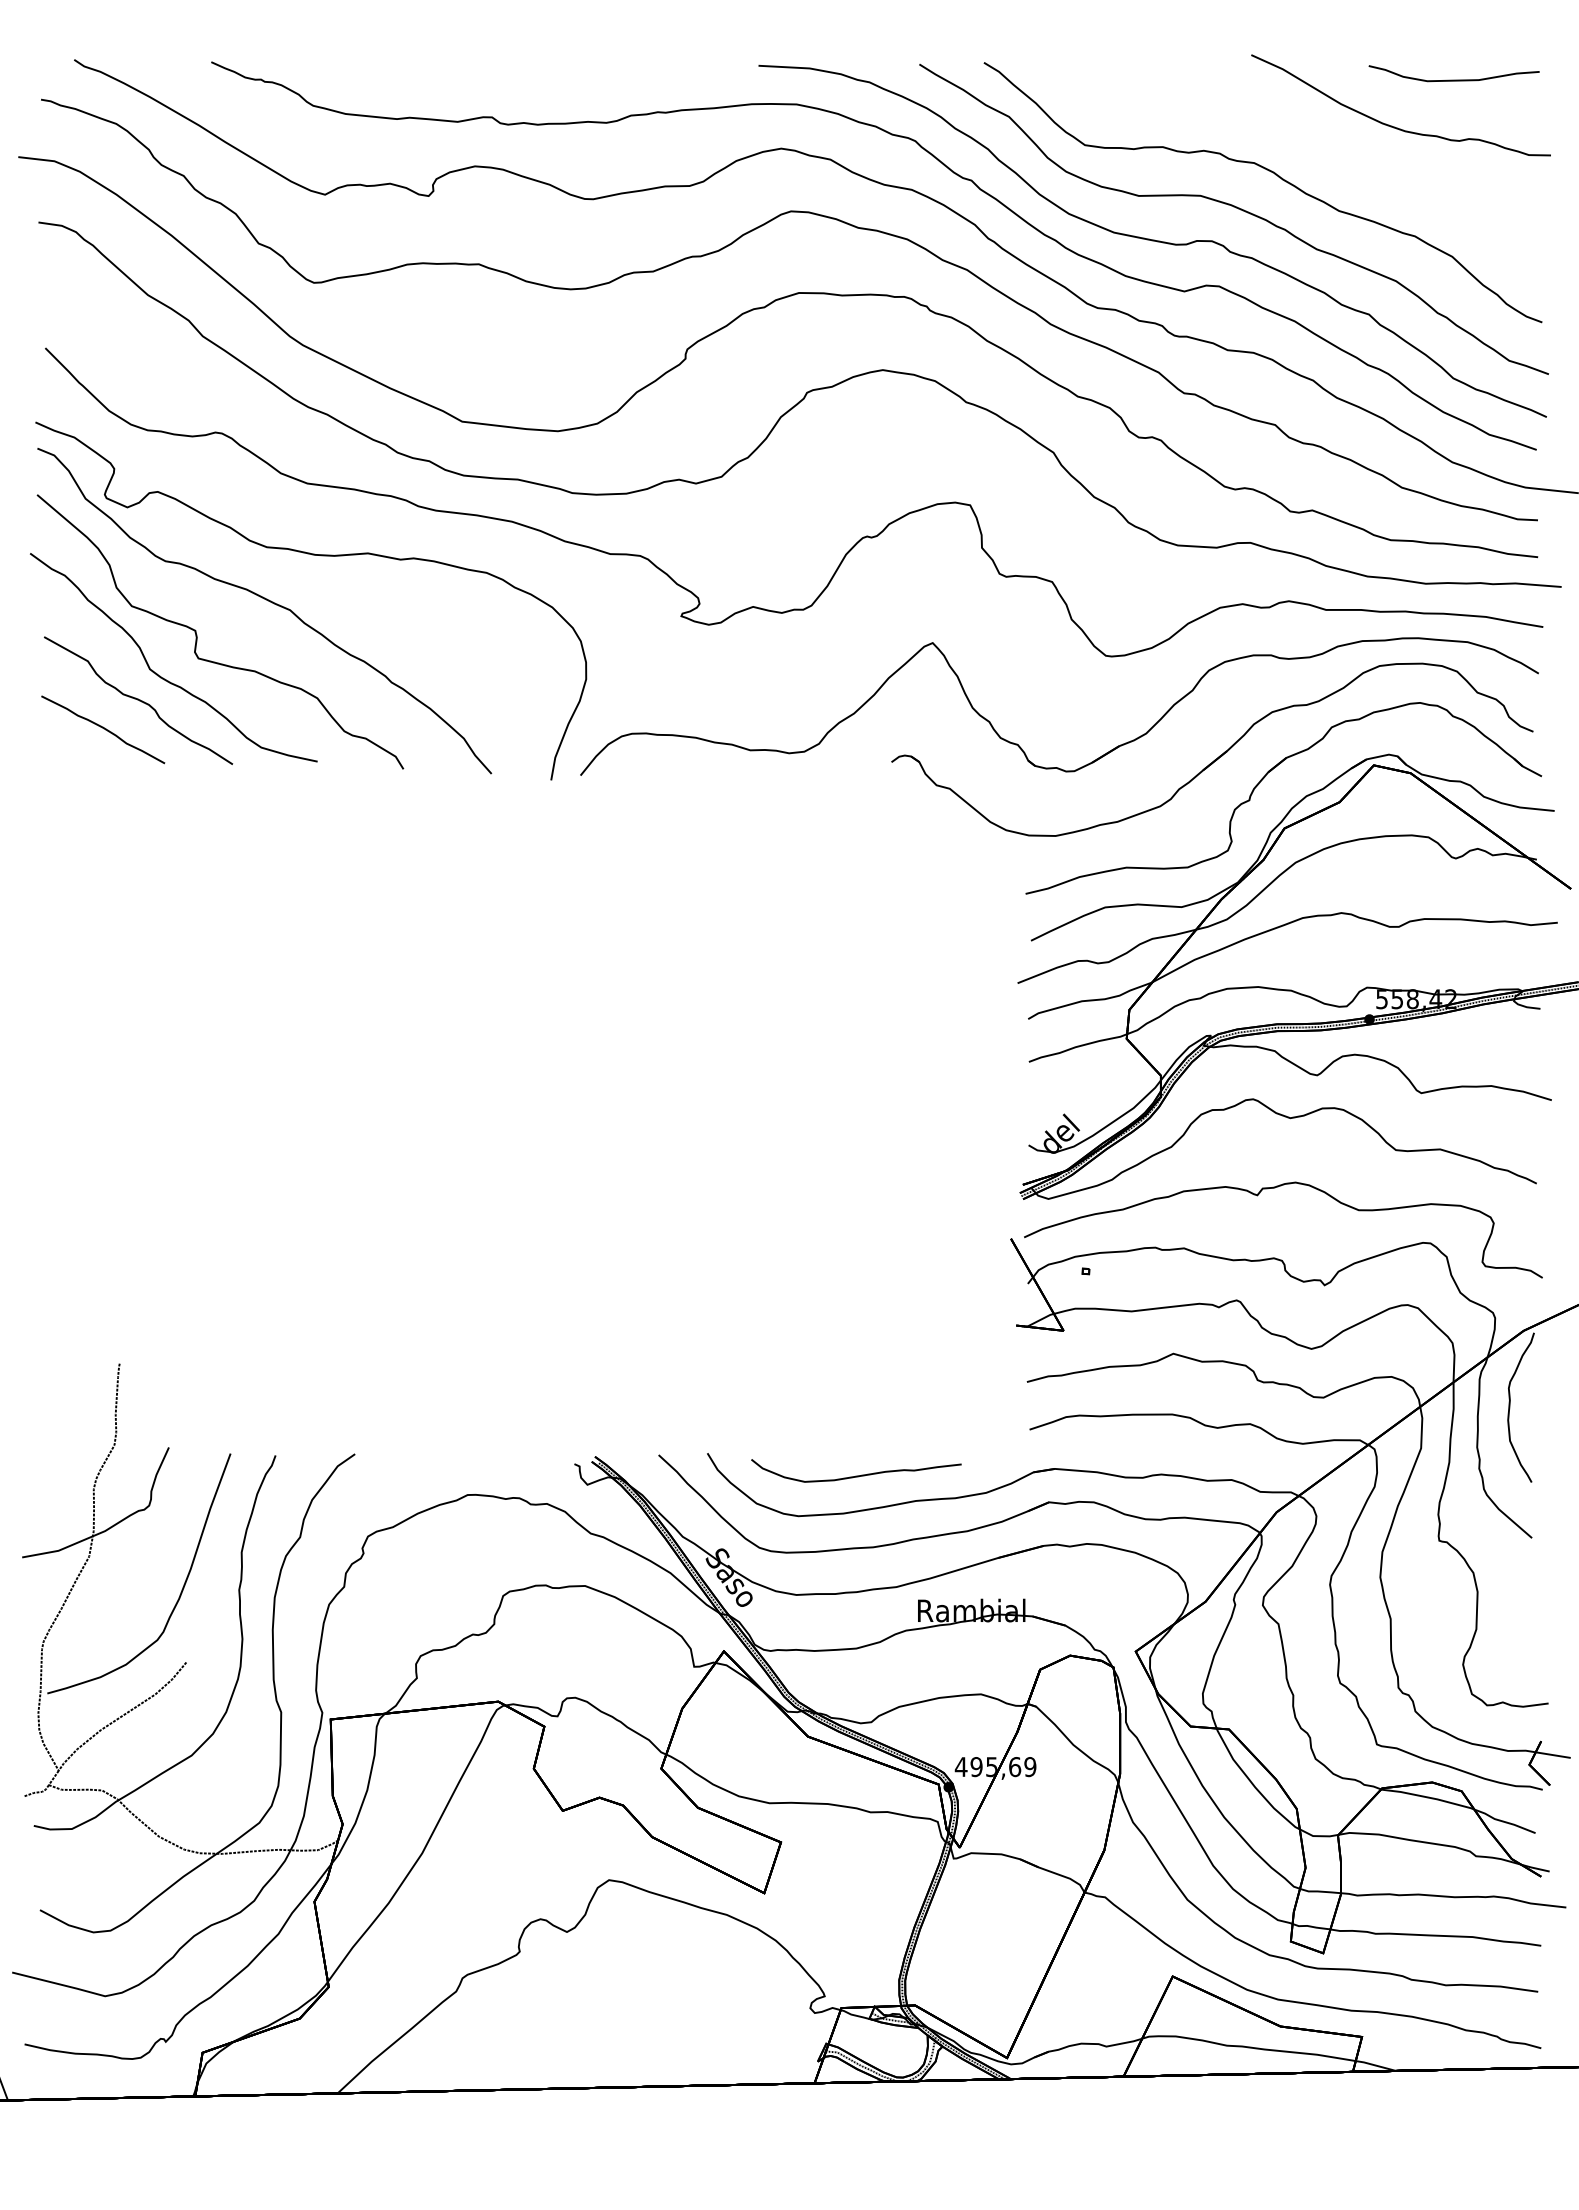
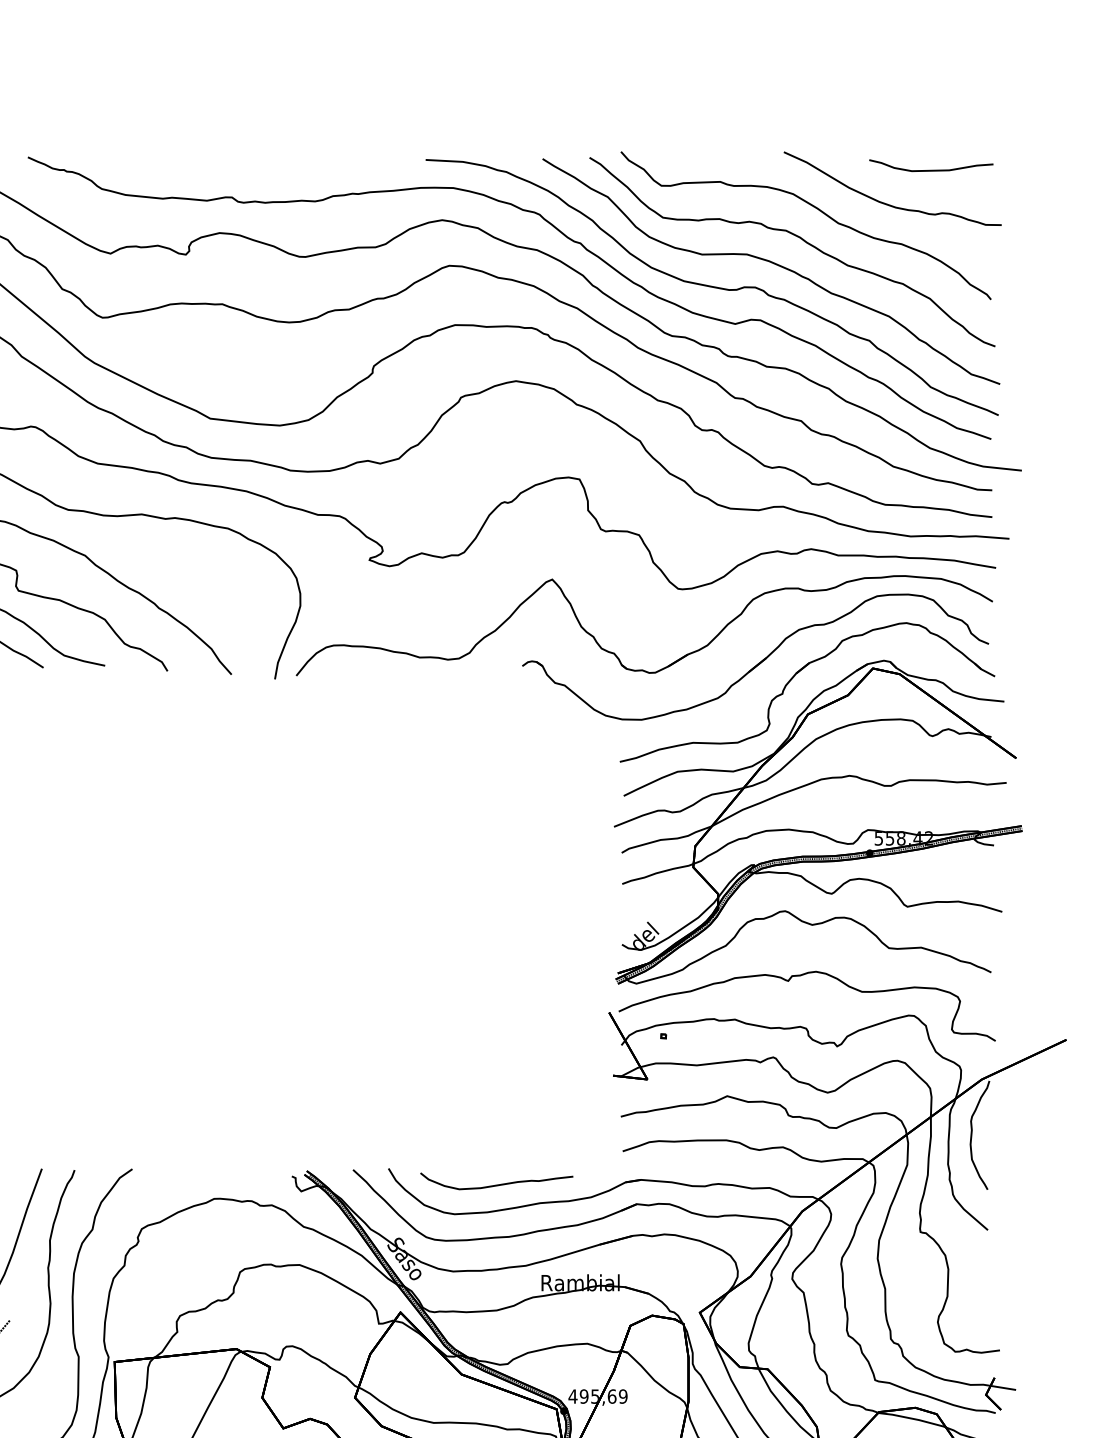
curve: (1296, 133) -> (816, 209), added

